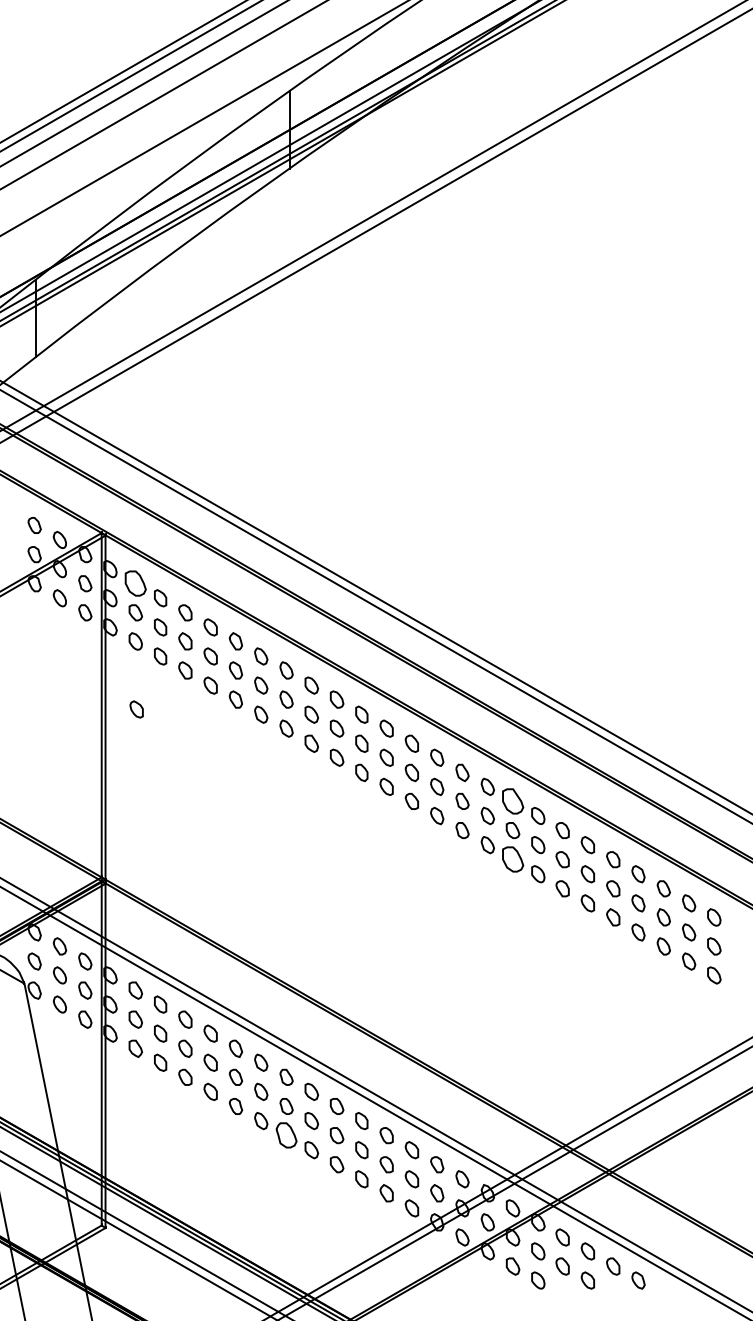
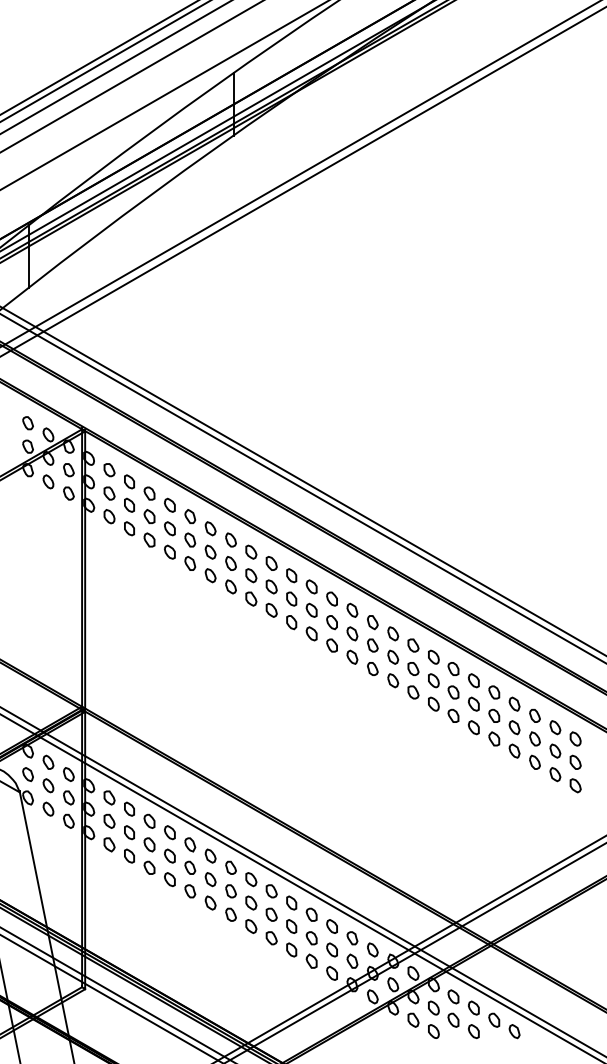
part: (135, 583) -> (109, 469), size x0.62
part: (136, 709) -> (110, 571), removed
part: (512, 801) -> (413, 645), size x0.62
part: (512, 859) -> (413, 692), size x0.62
part: (286, 1135) -> (230, 914), size x0.62

